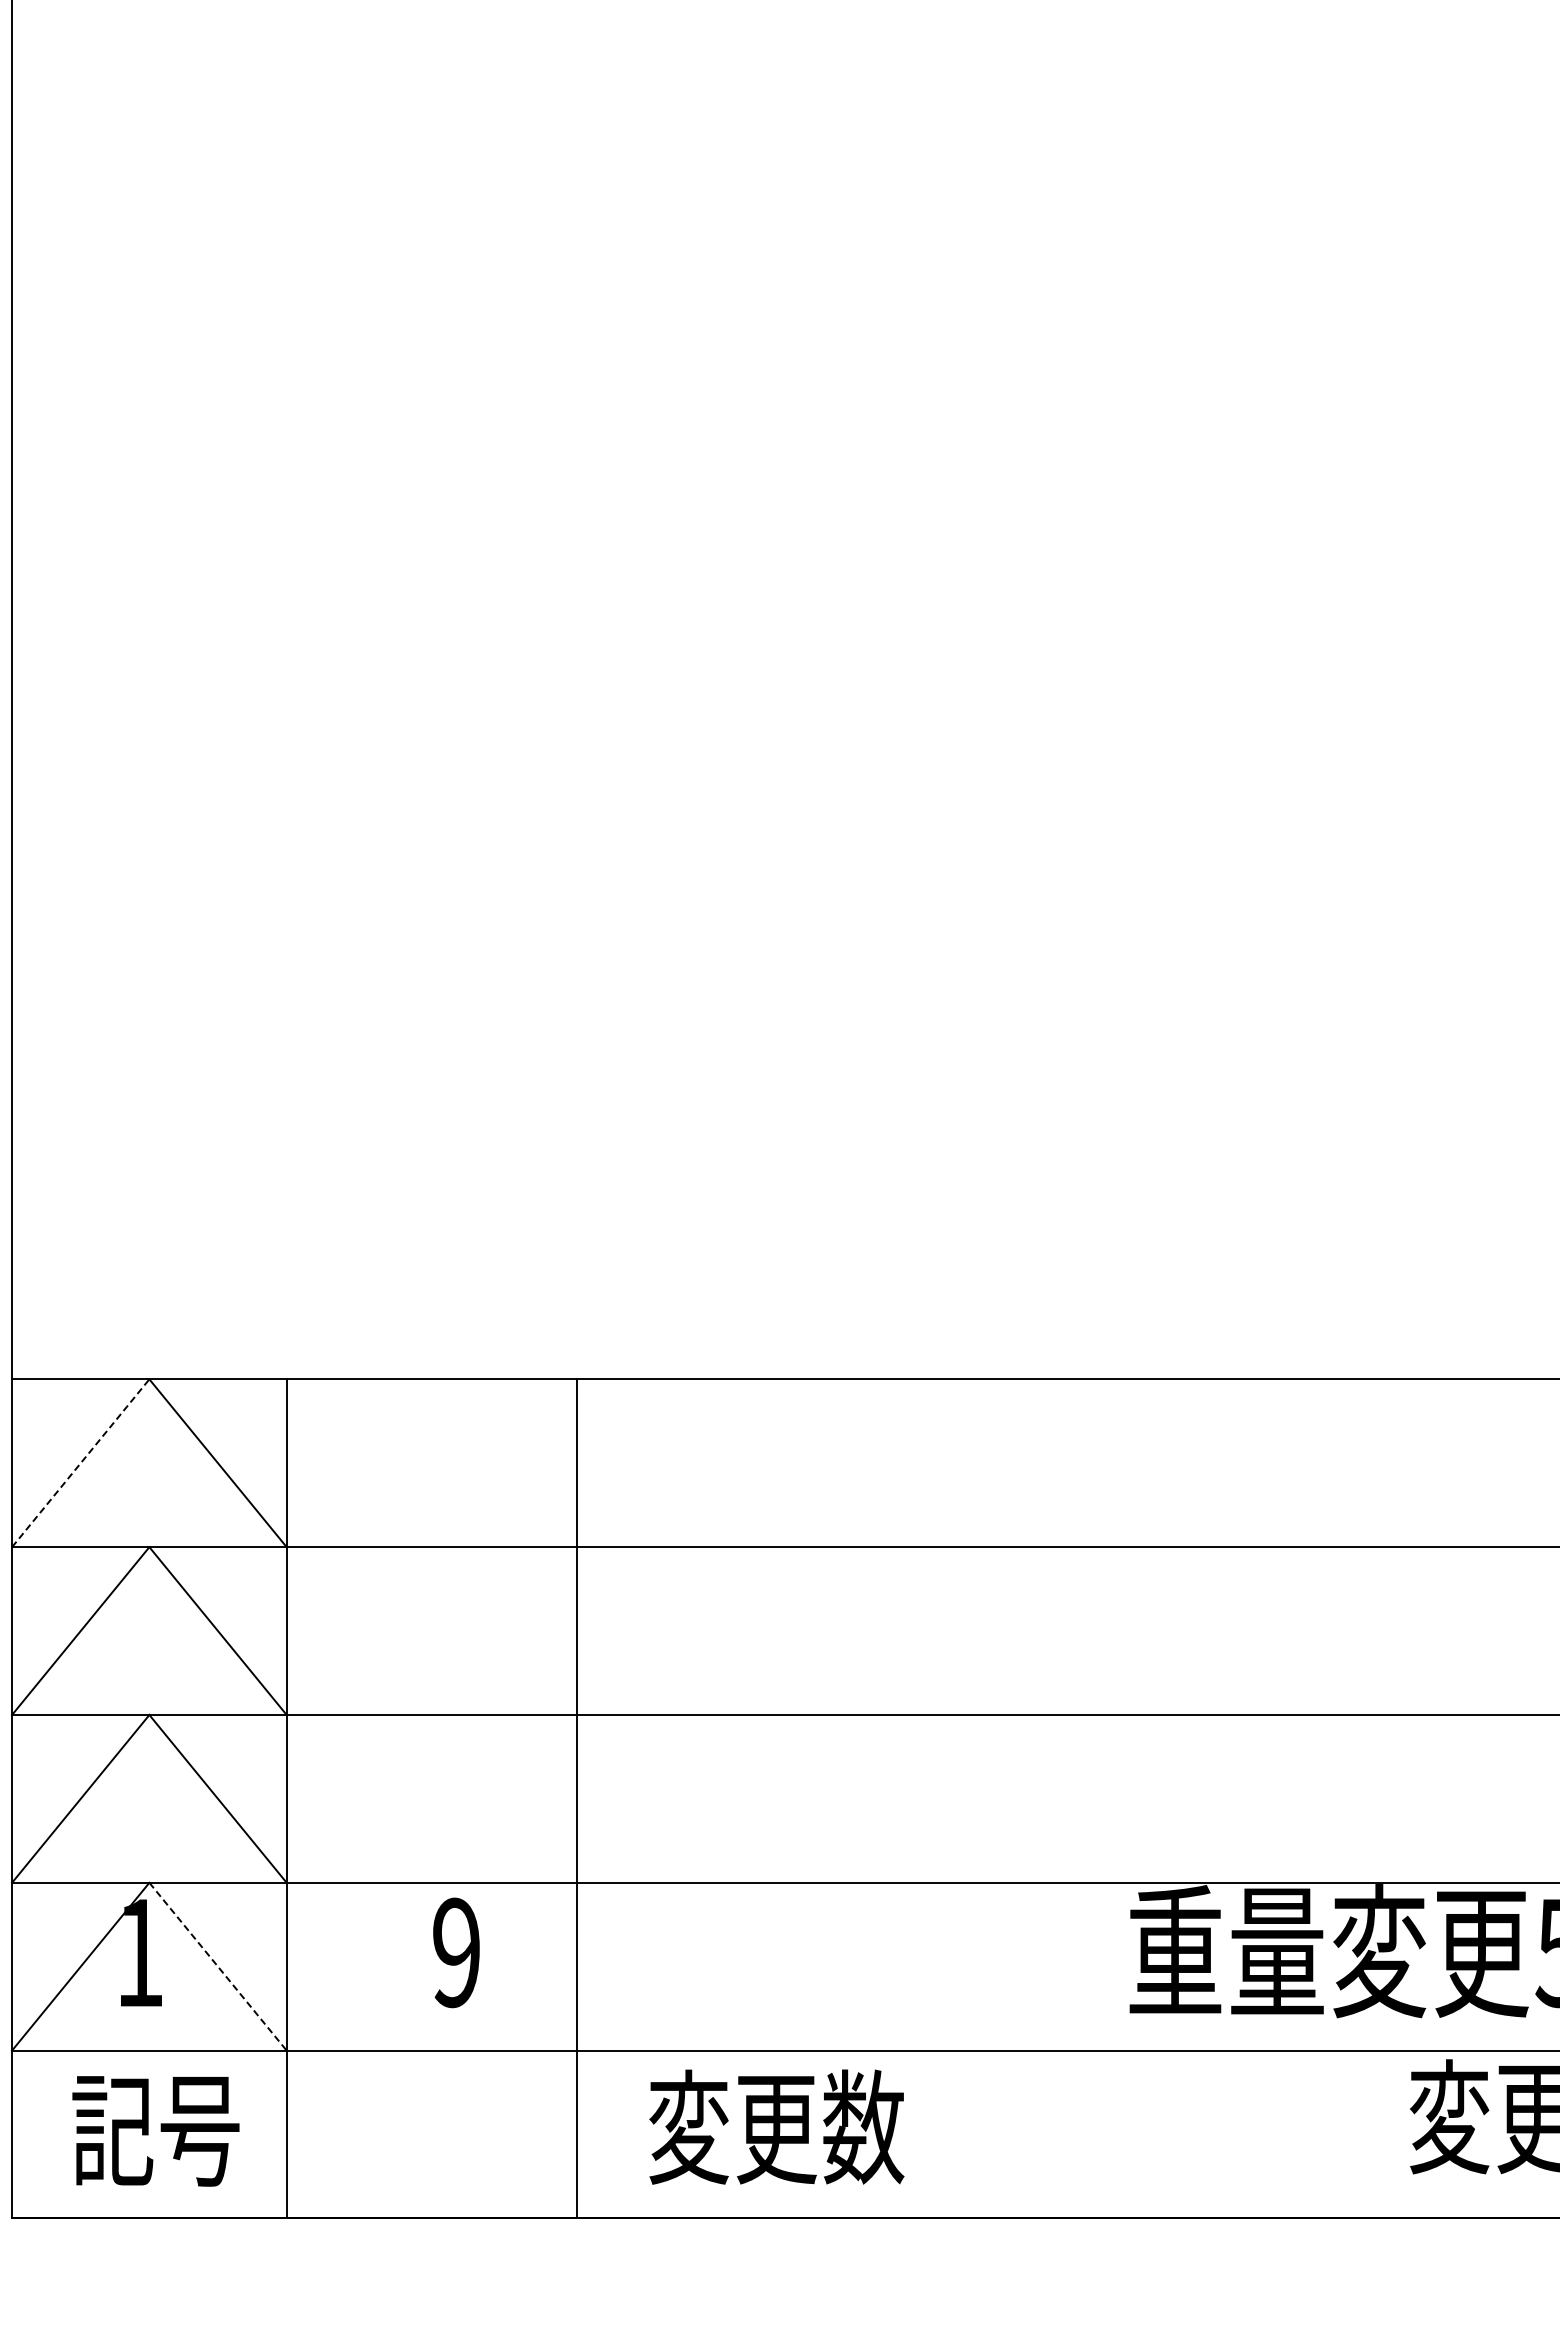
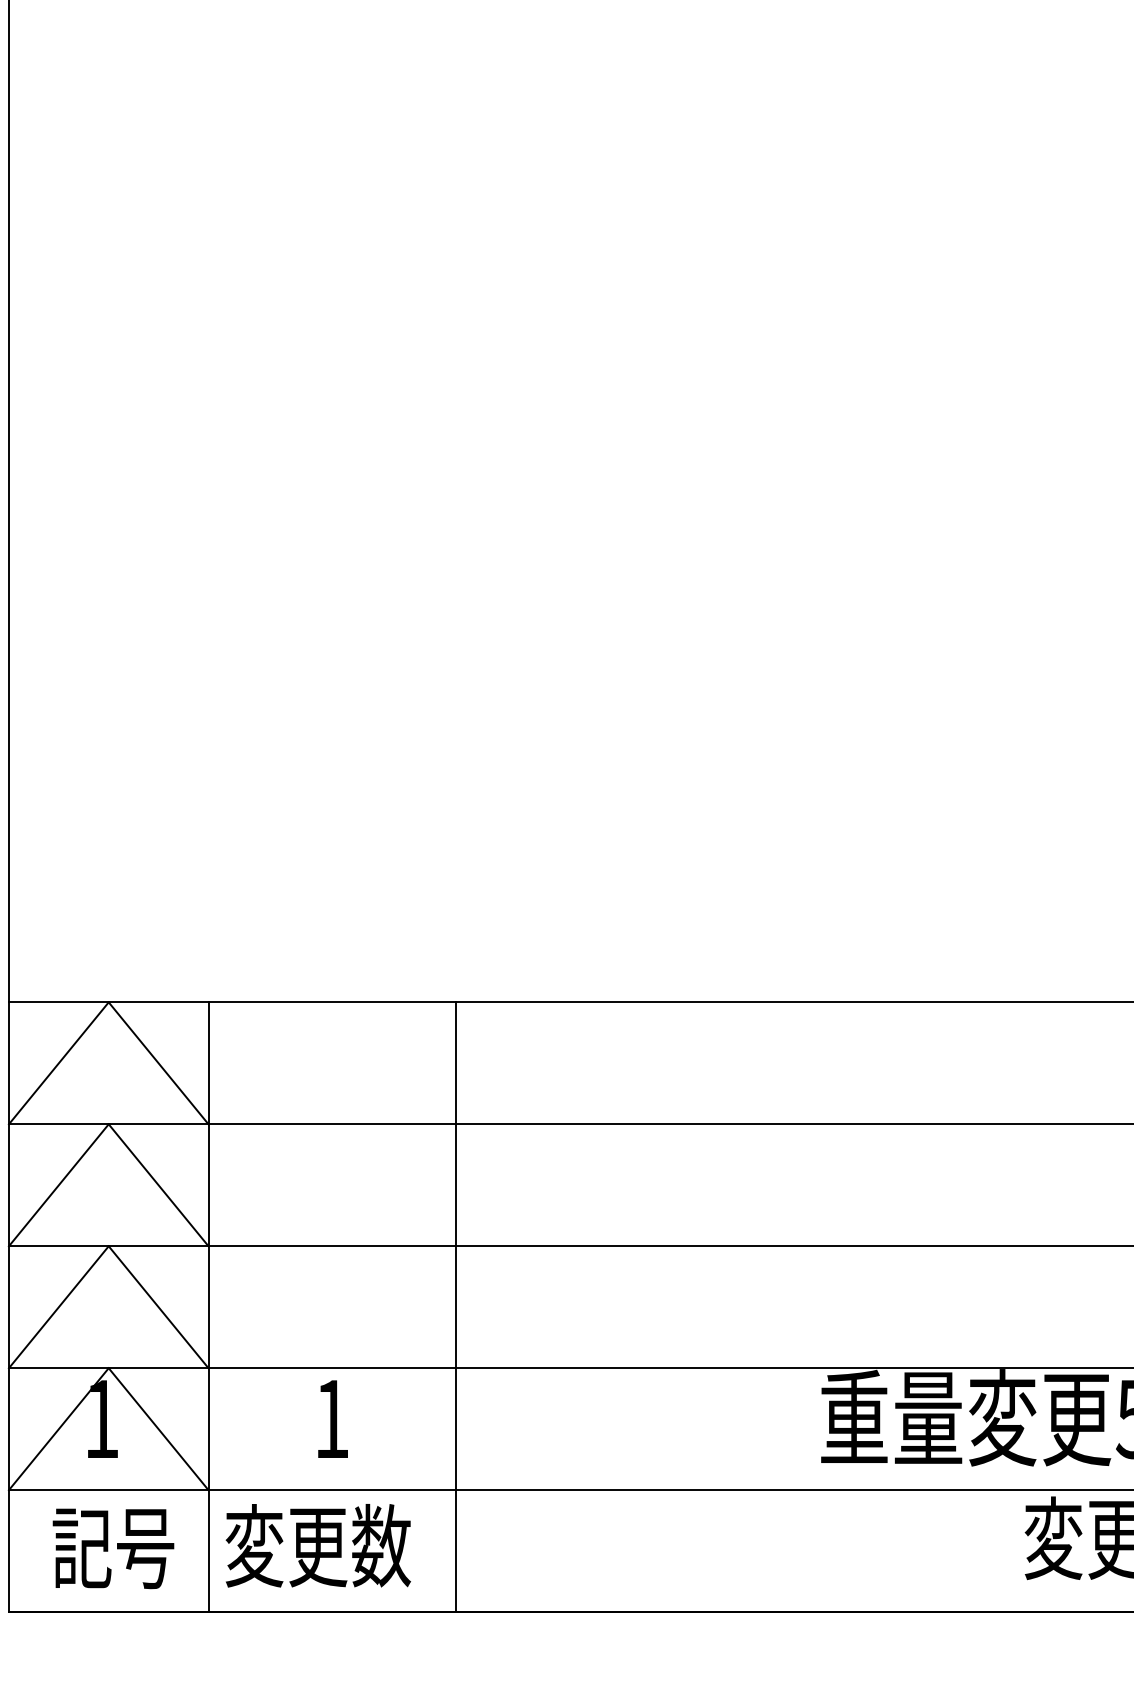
line: (81, 1462) -> (59, 1062), dashed -> solid
line: (577, 1798) -> (456, 1306), moved
text: (456, 1952) -> (331, 1418), 9 -> 1
line: (218, 1967) -> (158, 1429), dashed -> solid
text: (776, 2126) -> (318, 1545), moved

